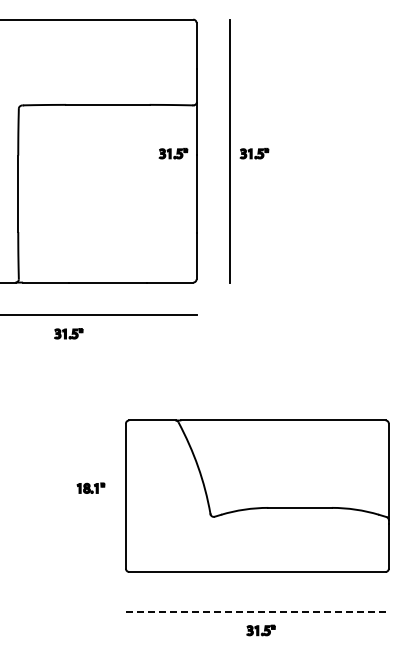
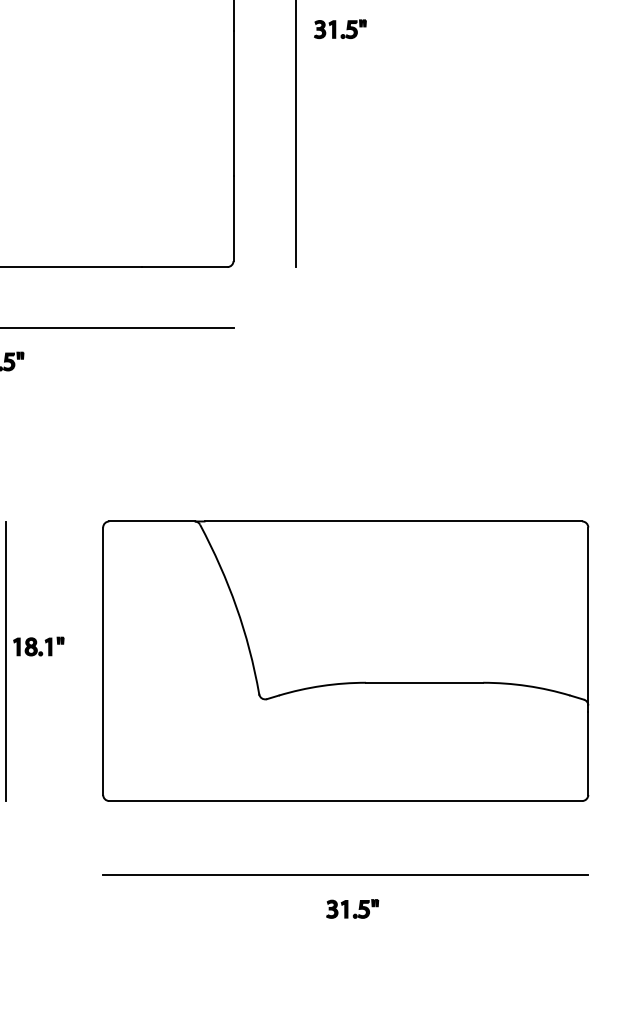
part: (173, 153) -> (190, 28), removed
line: (73, 495) -> (6, 659), added
line: (257, 612) -> (345, 875), dashed -> solid

